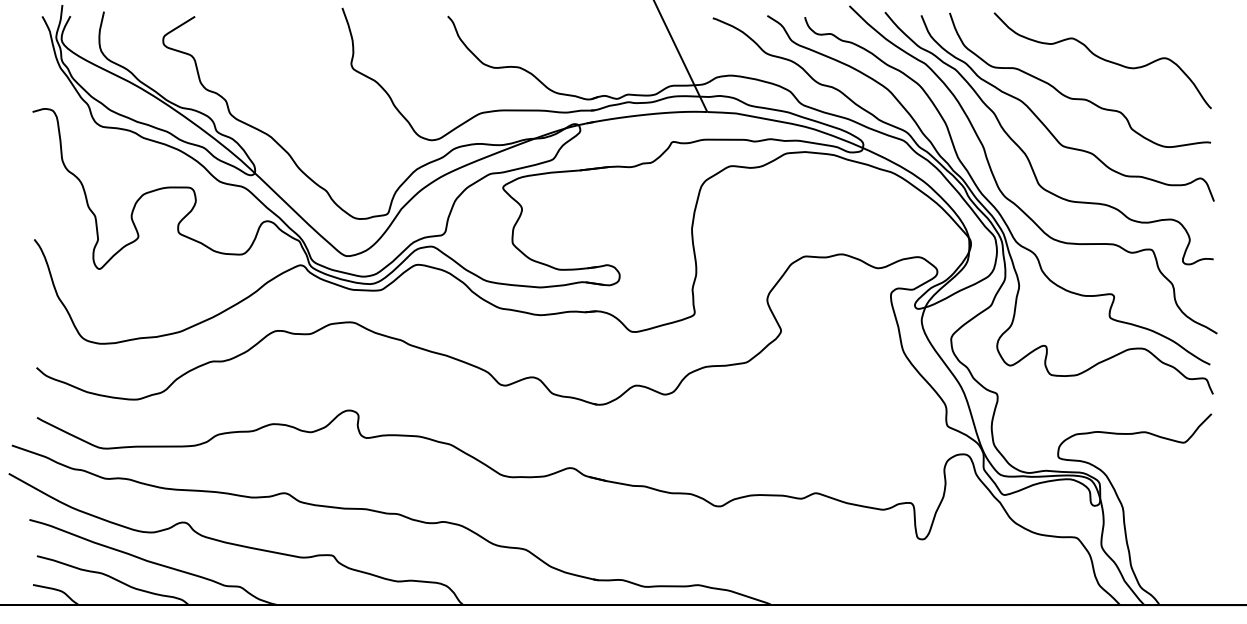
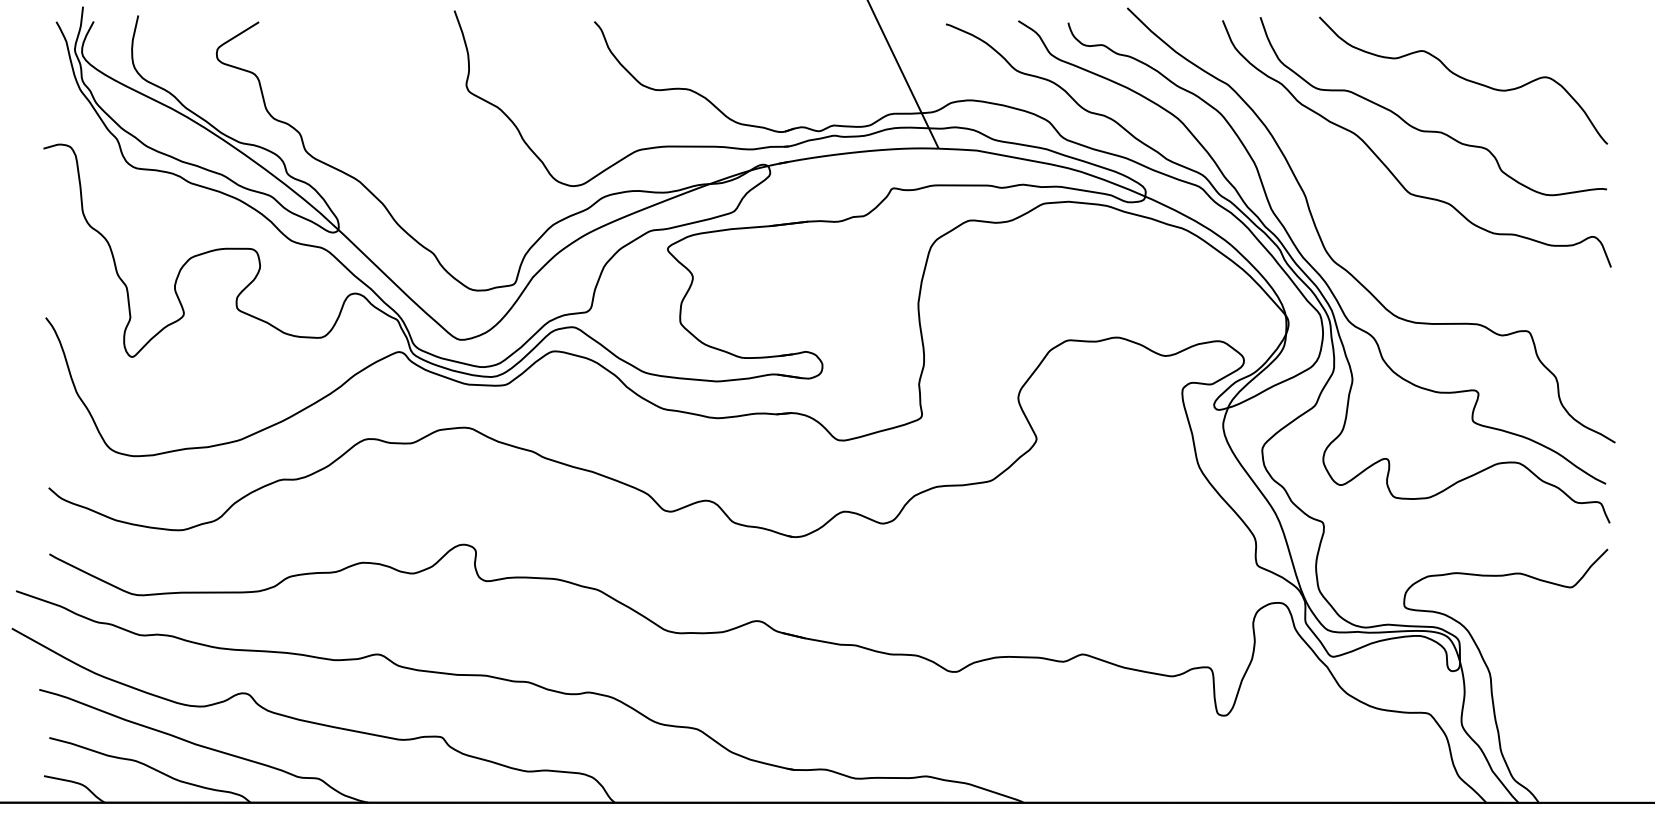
curve: (1026, 154) -> (1362, 205), removed

